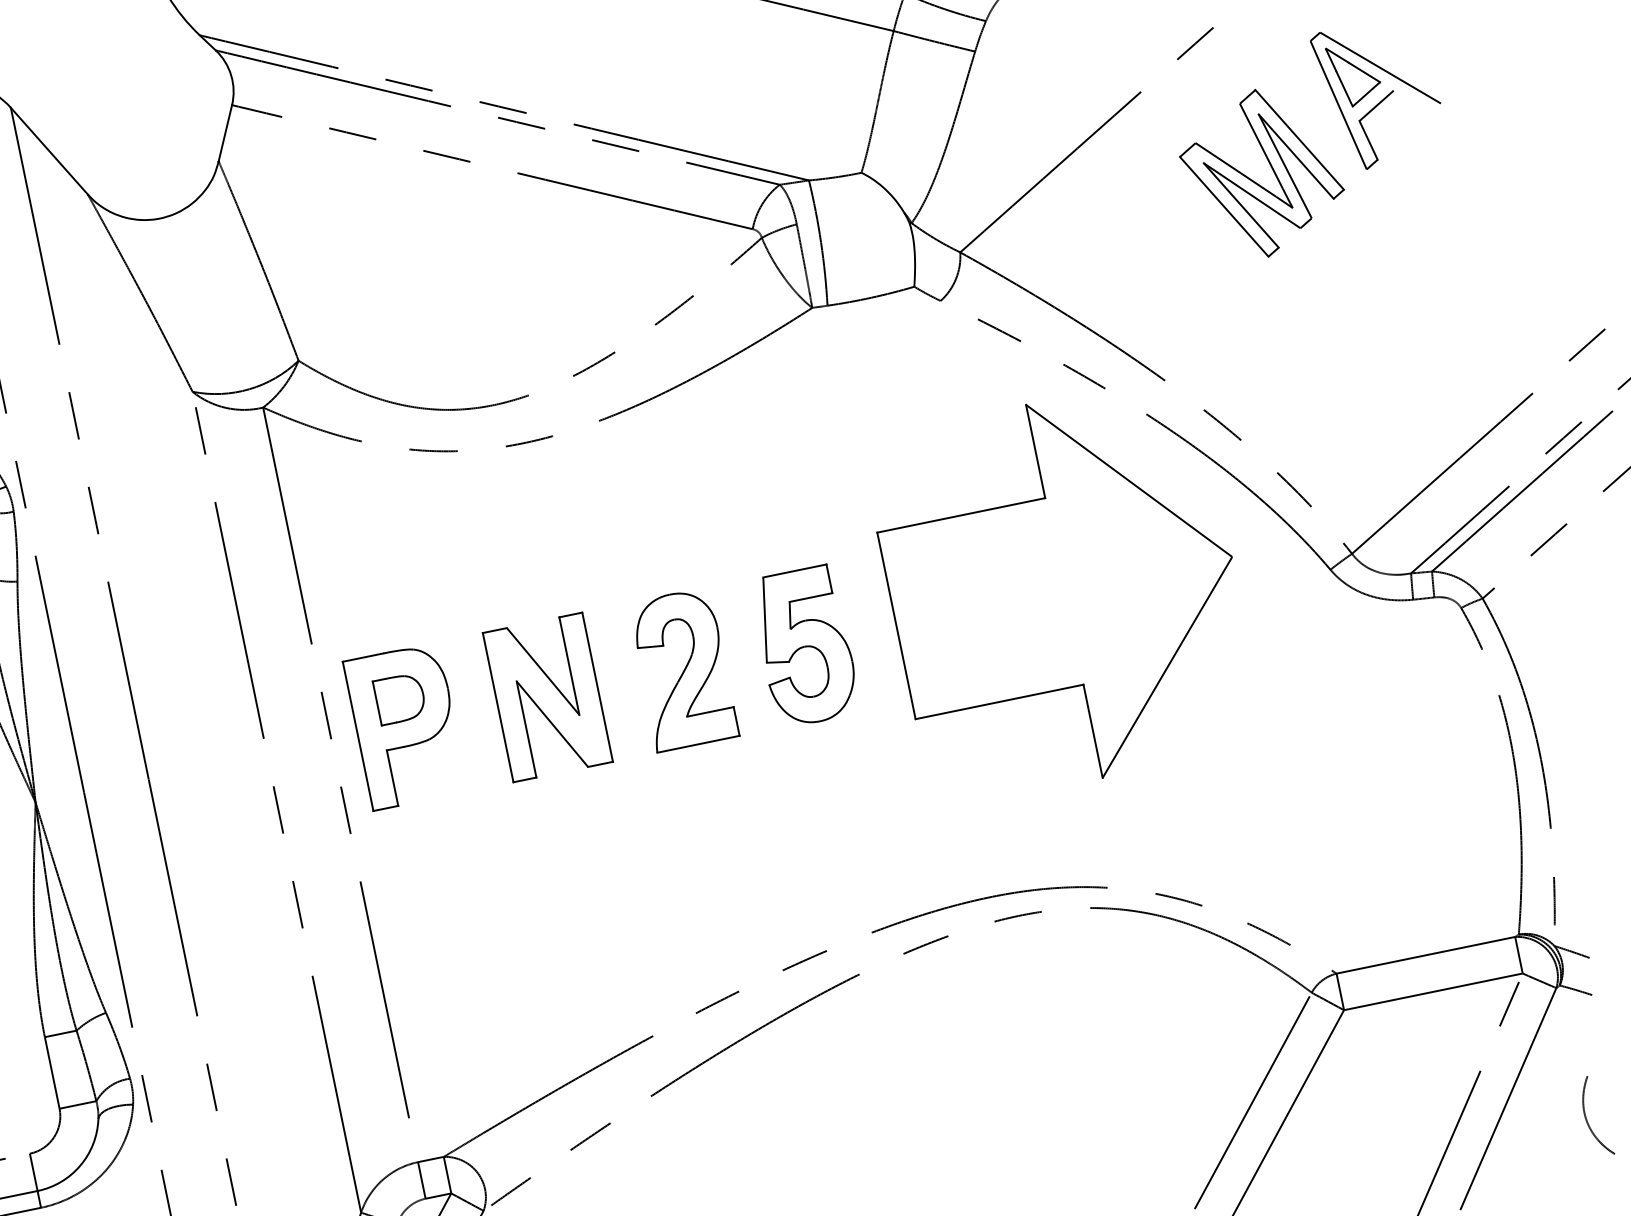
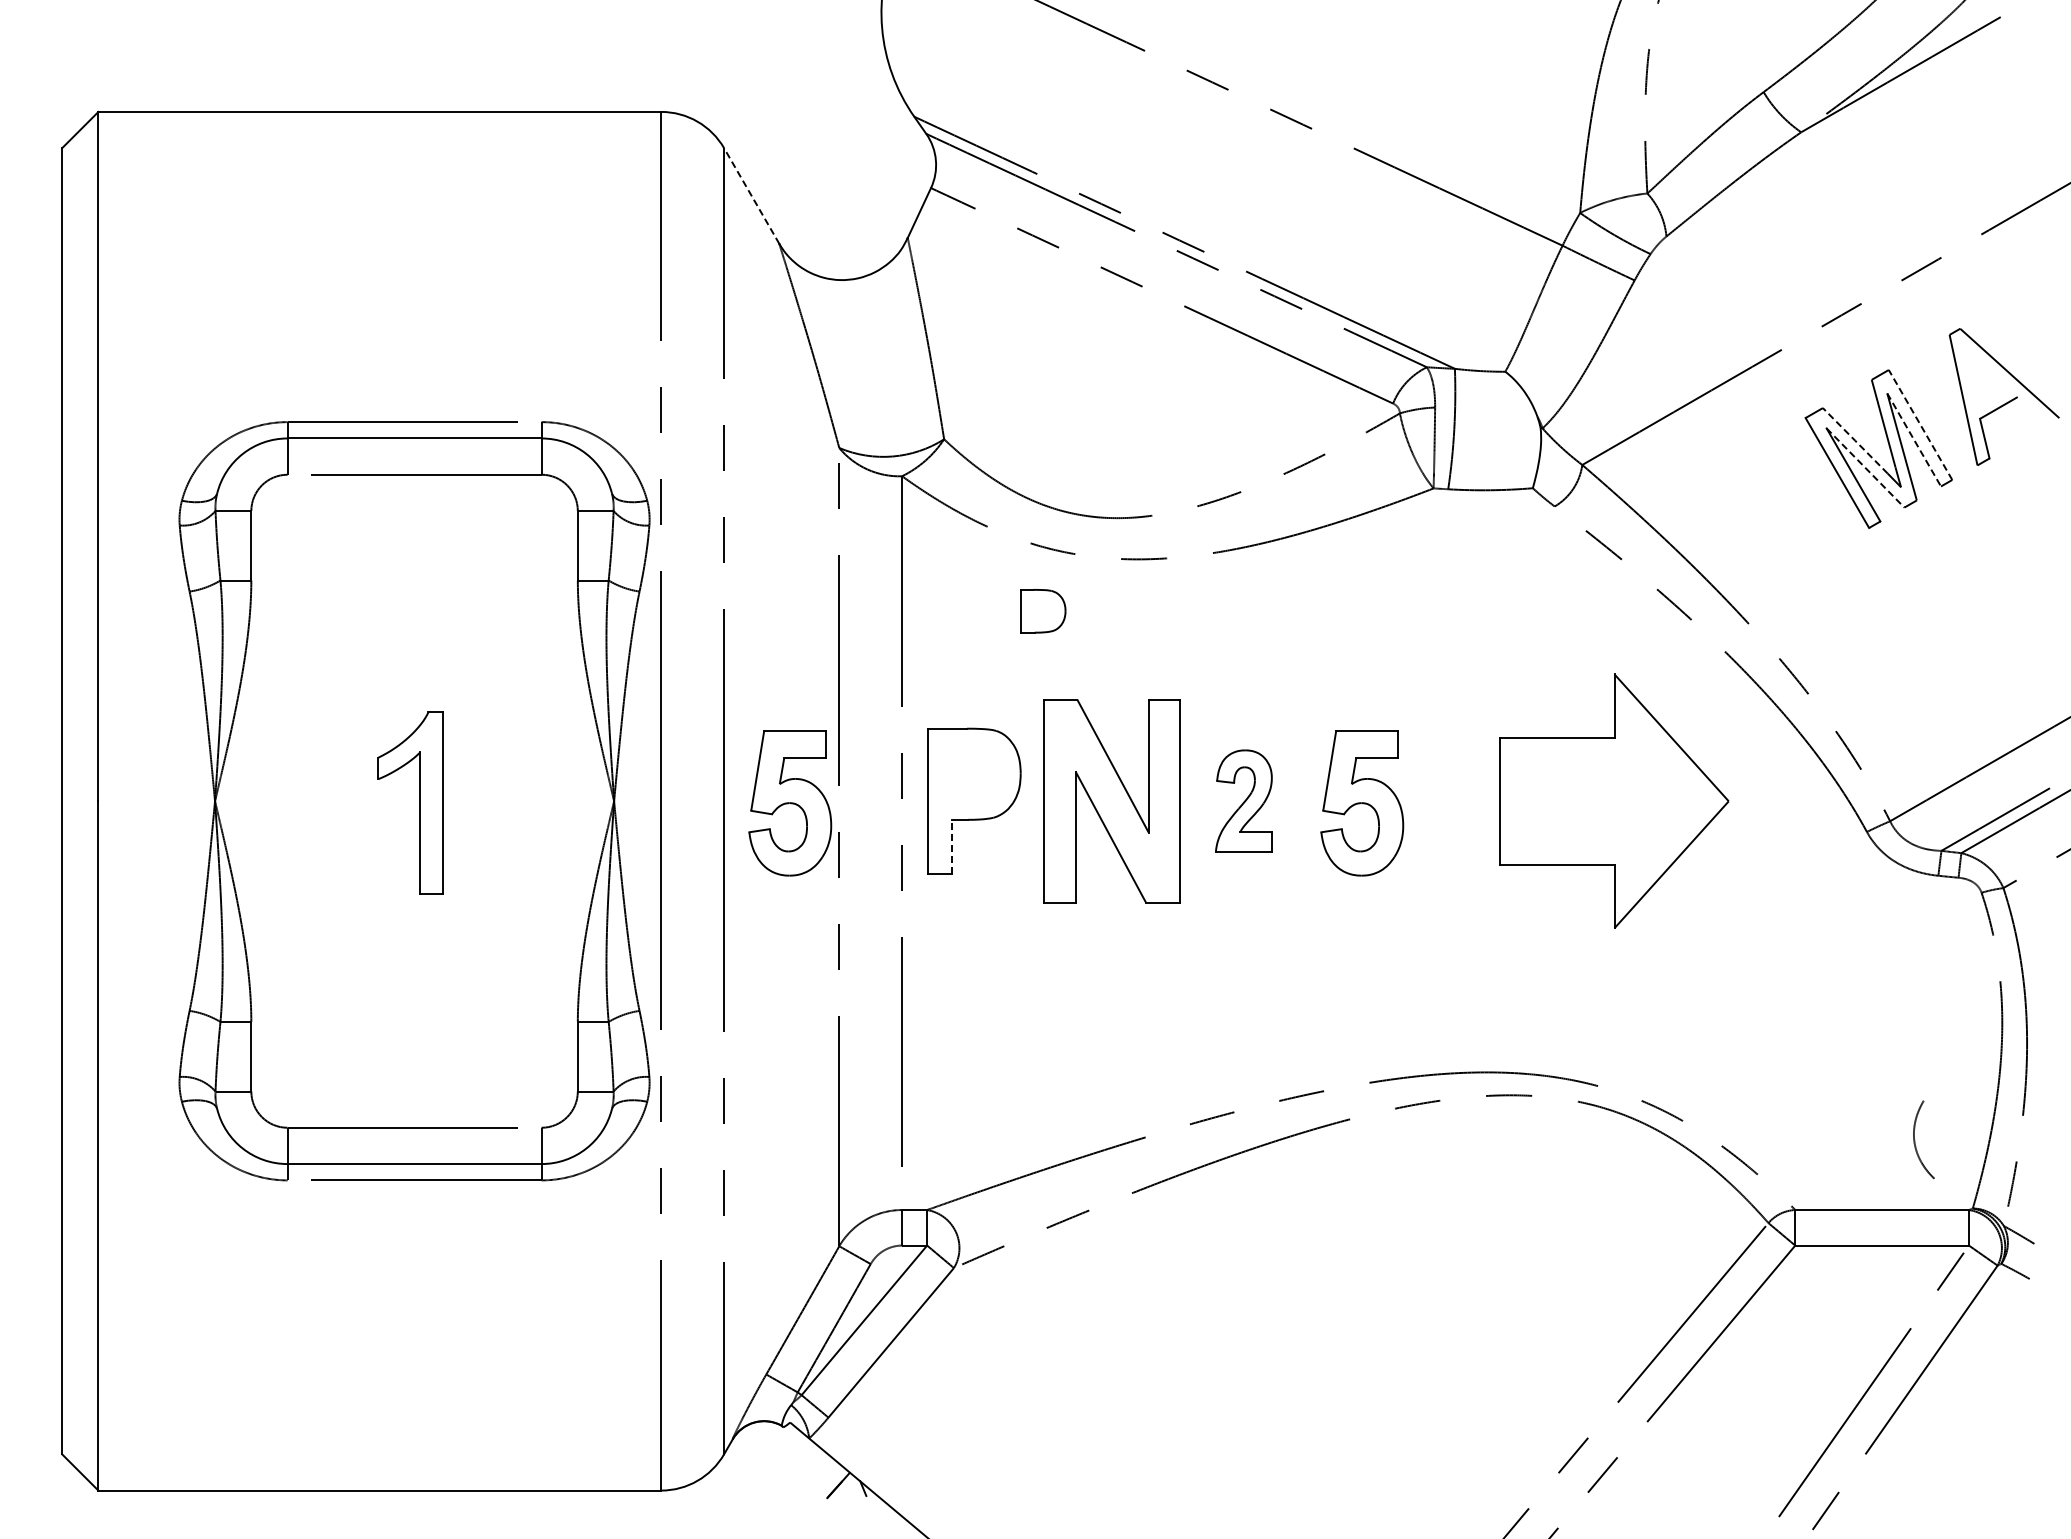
part: (1354, 74) -> (1984, 374), removed
line: (1299, 139) -> (1920, 424), solid -> dashed
line: (49, 150) -> (751, 195), solid -> dashed
line: (1296, 156) -> (1914, 439), solid -> dashed
line: (1236, 169) -> (1855, 440), solid -> dashed
line: (1252, 195) -> (1865, 467), solid -> dashed
part: (1064, 591) -> (1614, 801), size x0.7
part: (682, 668) -> (1243, 800), size x0.7
part: (548, 697) -> (1112, 801), size x1.4
part: (400, 699) -> (1043, 611), moved
part: (217, 767) -> (790, 803), added
line: (392, 777) -> (951, 846), solid -> dashed
curve: (1587, 1117) -> (1915, 1139), moved

